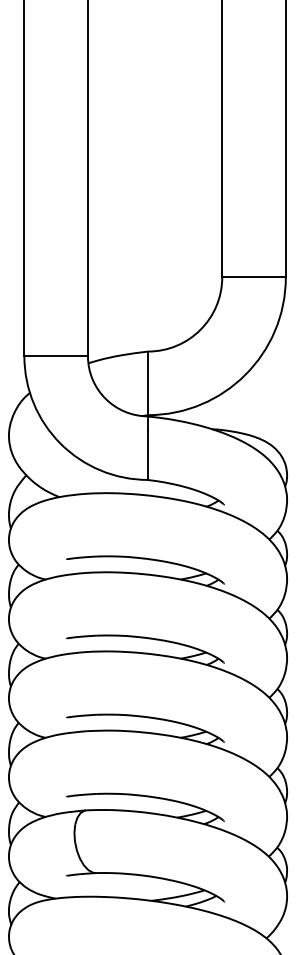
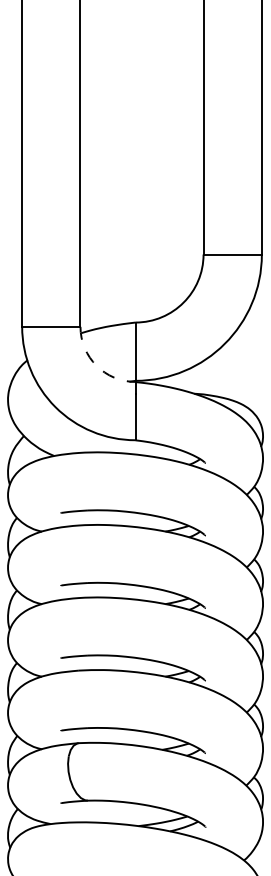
arc: (105, 398) -> (96, 365), solid -> dashed

